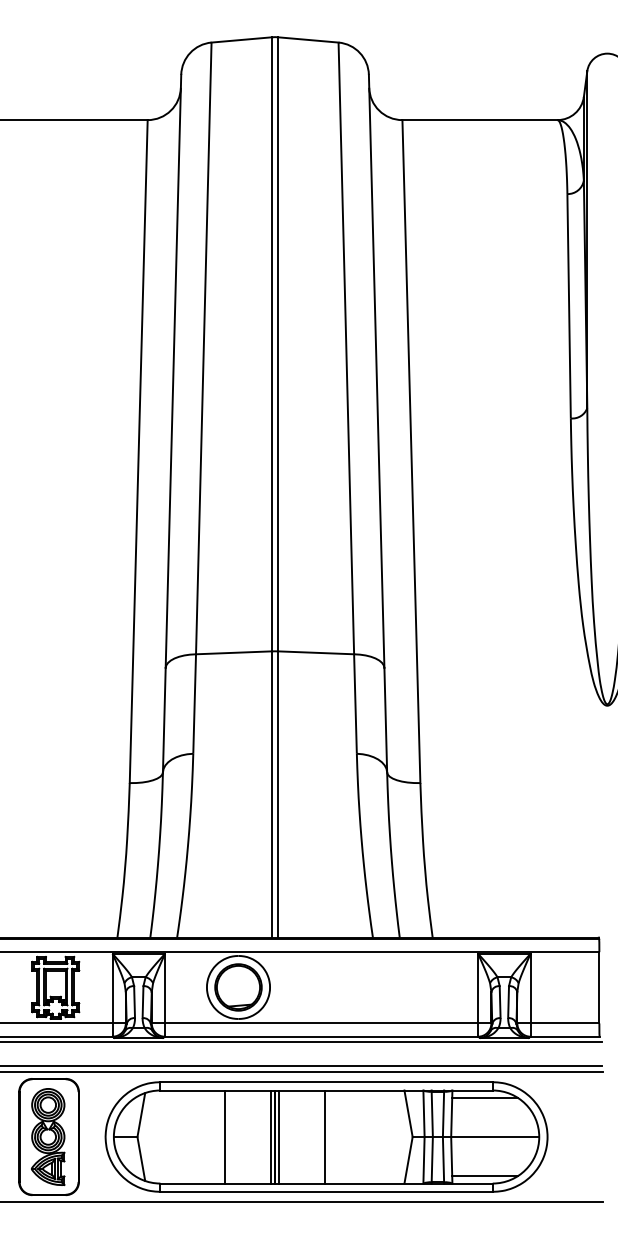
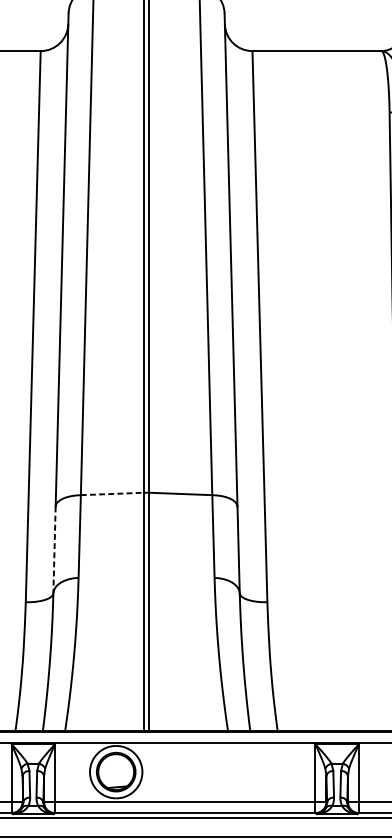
line: (234, 652) -> (112, 493), solid -> dashed
line: (164, 720) -> (54, 550), solid -> dashed

